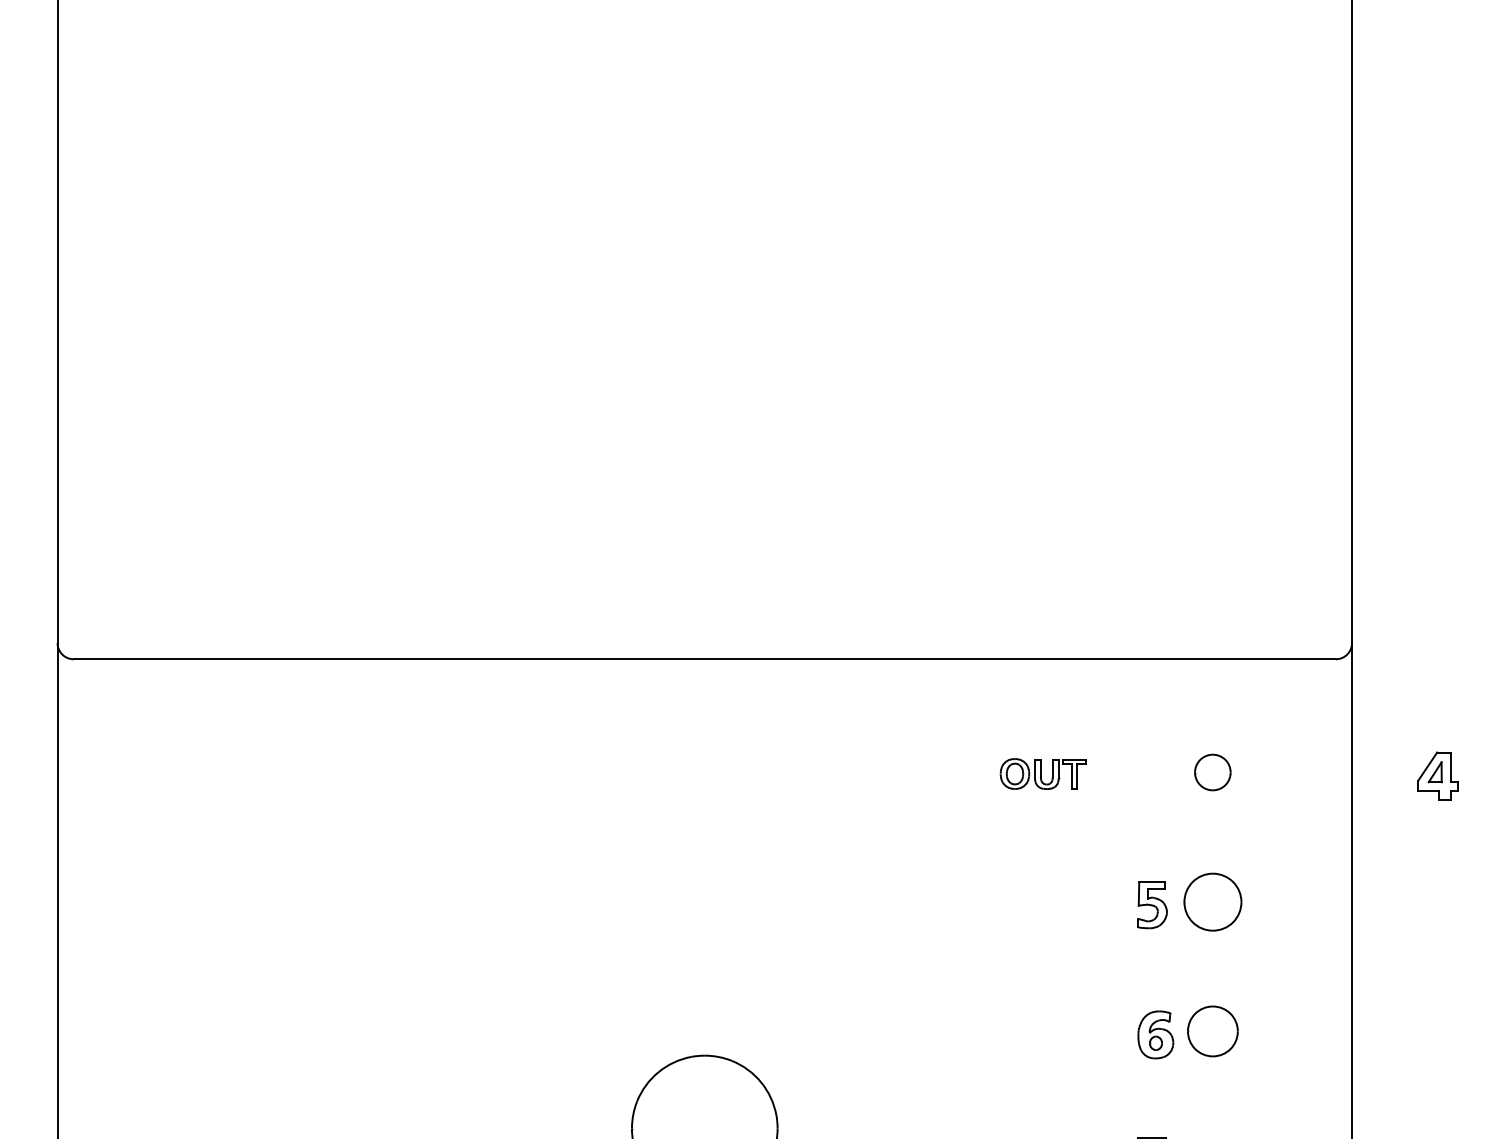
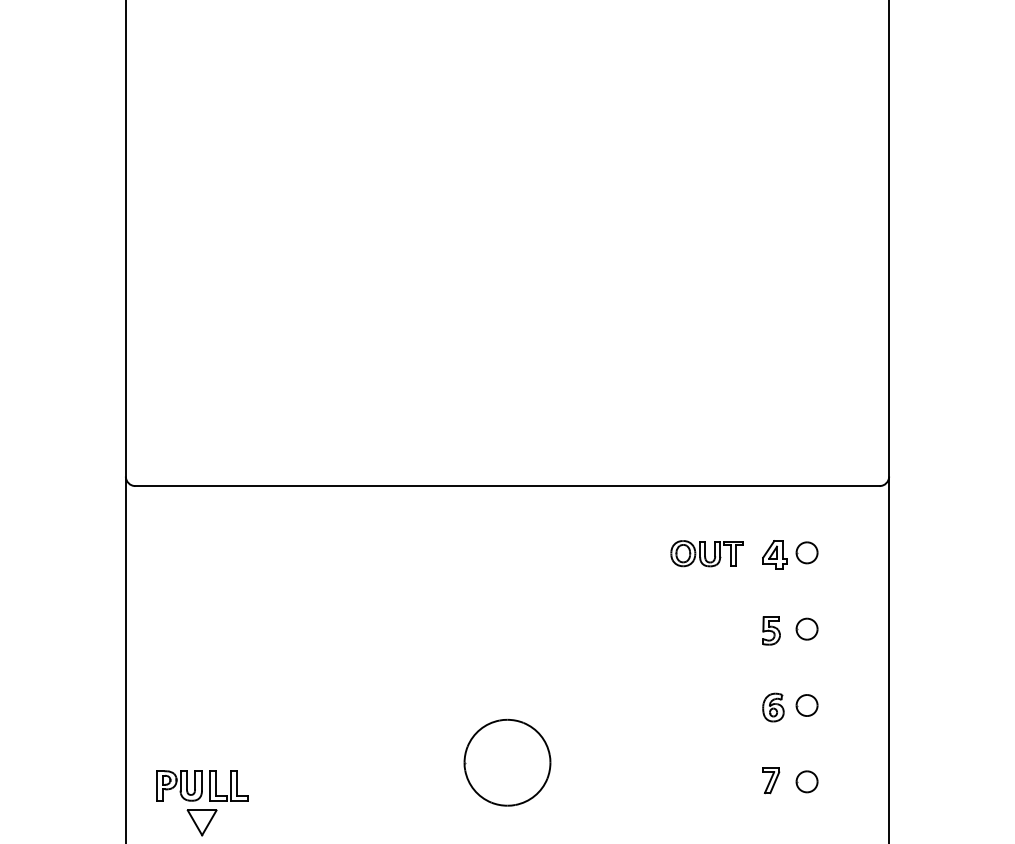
part: (1042, 773) -> (706, 553), size x1.43
part: (1437, 775) -> (774, 554), moved
part: (1211, 900) -> (806, 628), size x0.62
part: (1211, 1031) -> (806, 705), size x0.71

